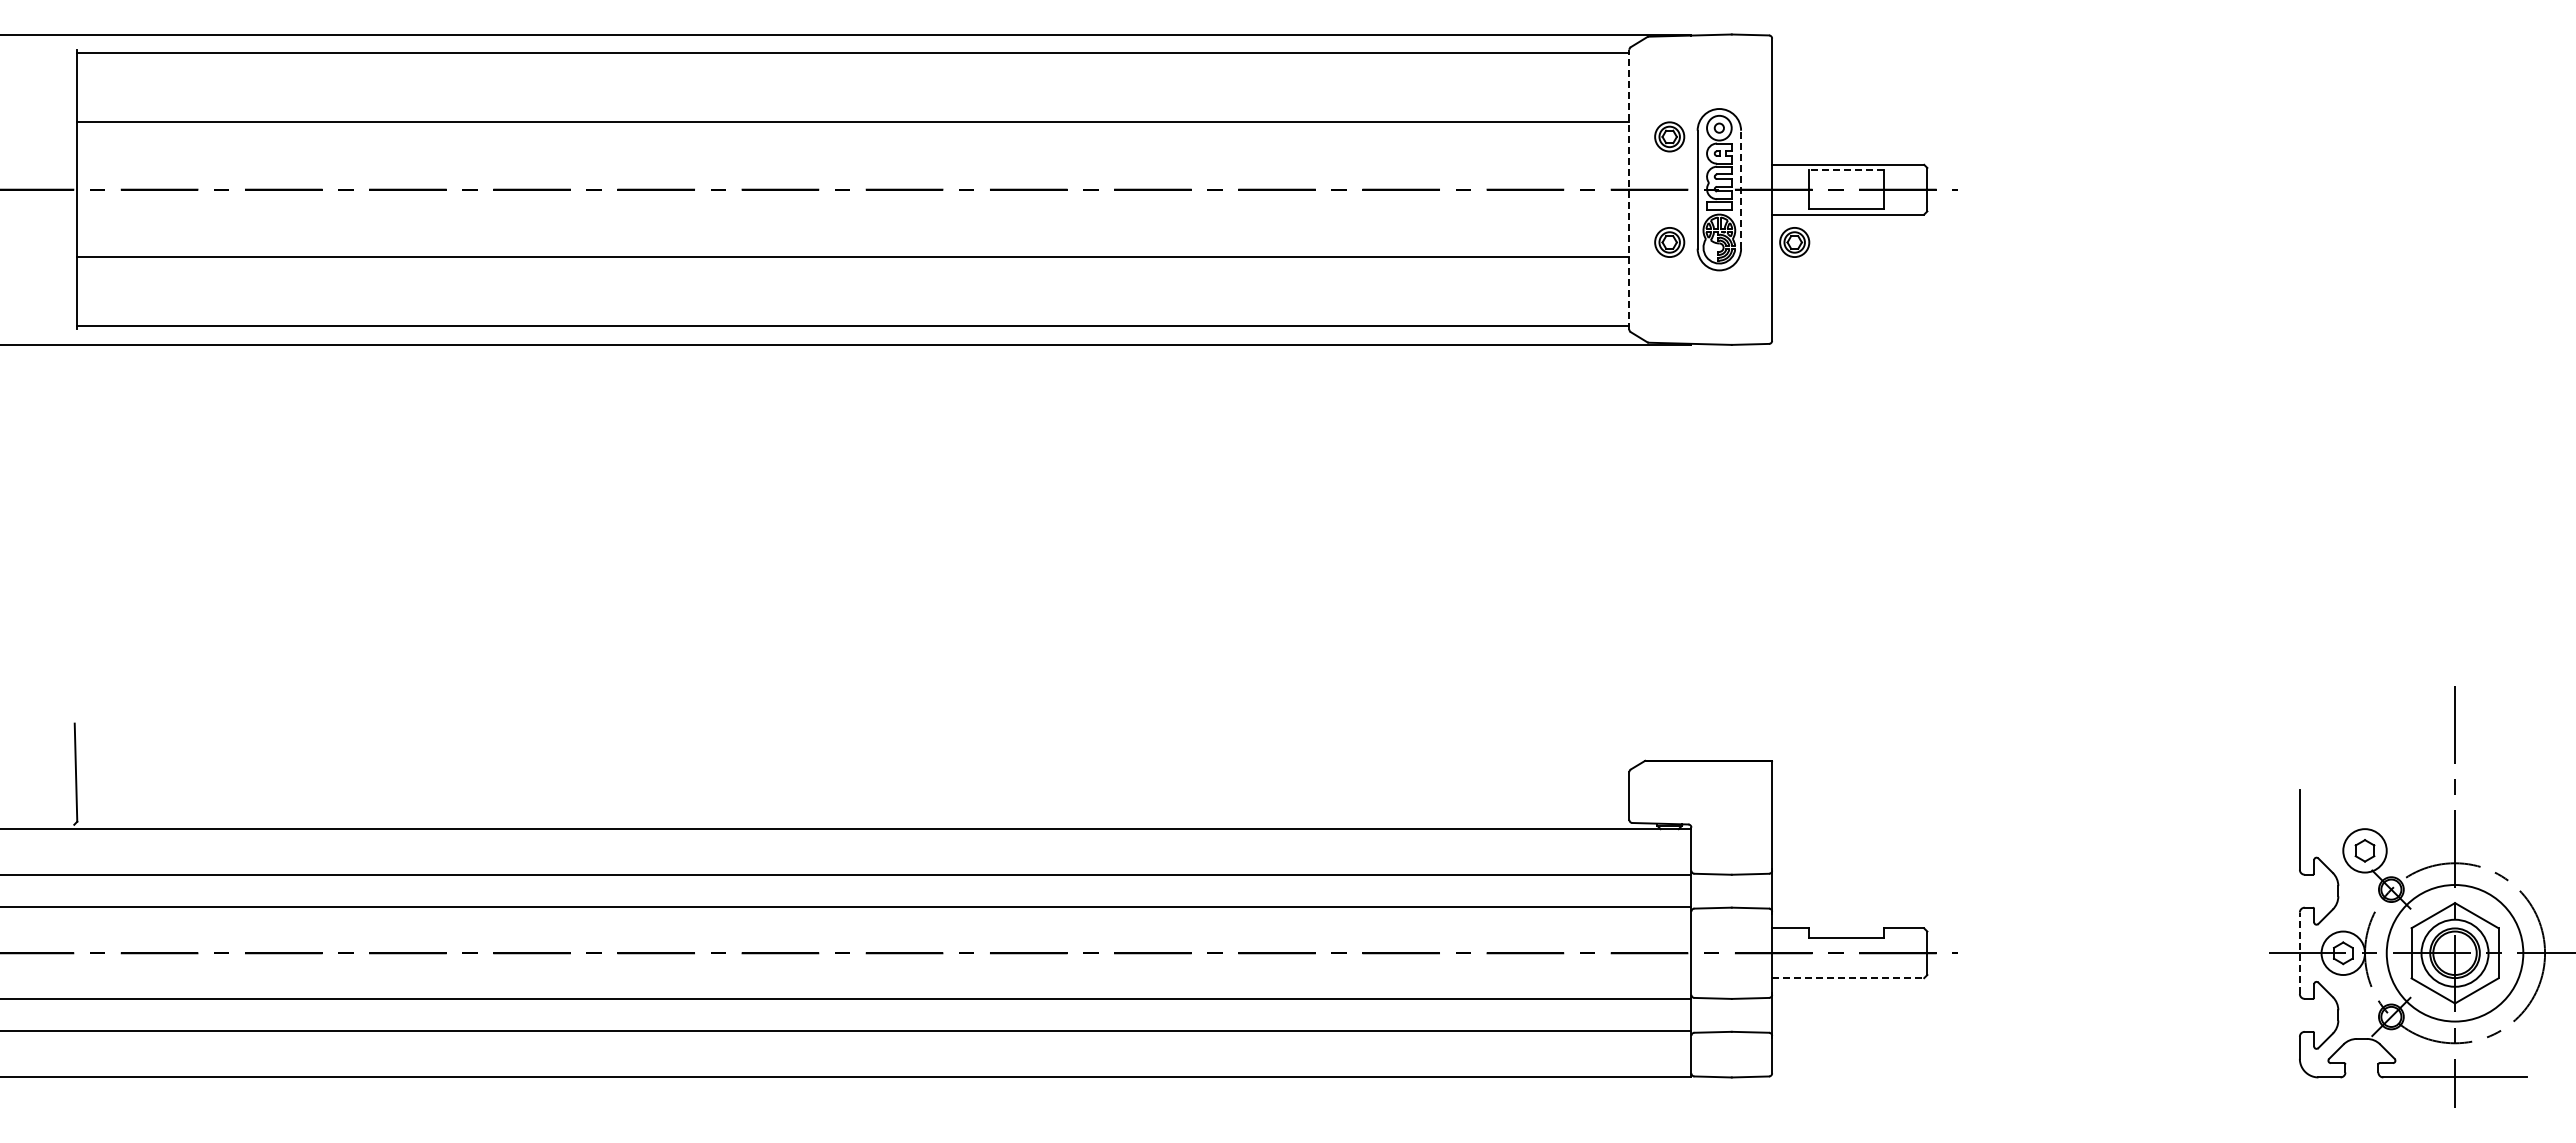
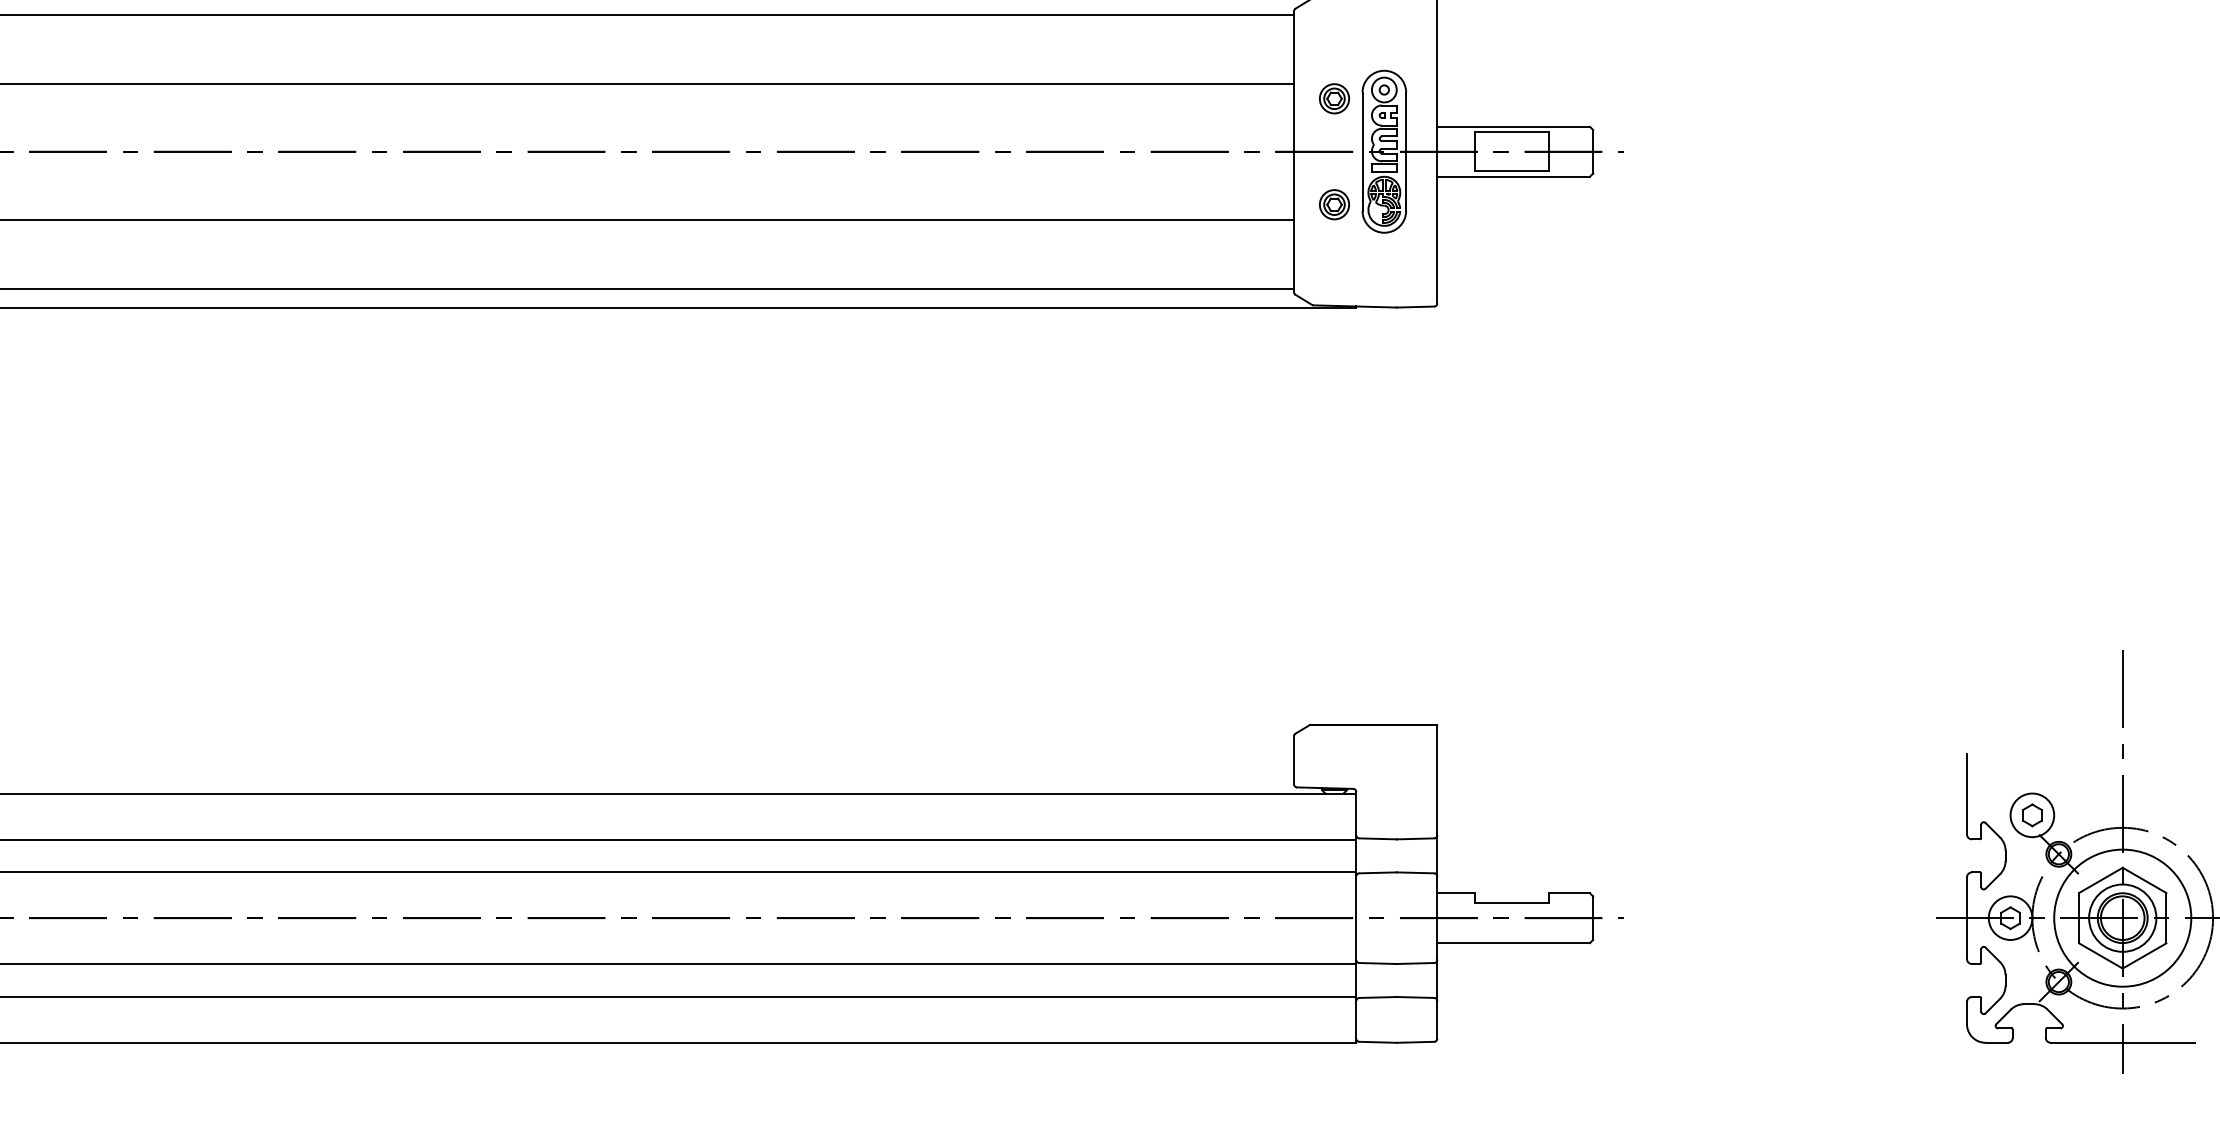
line: (1846, 170) -> (1511, 132), dashed -> solid
line: (1629, 189) -> (1294, 151), dashed -> solid
line: (1741, 189) -> (1406, 151), dashed -> solid
part: (1794, 242) -> (1459, 204), removed
line: (2299, 953) -> (1966, 918), dashed -> solid
line: (1848, 978) -> (1513, 943), dashed -> solid

